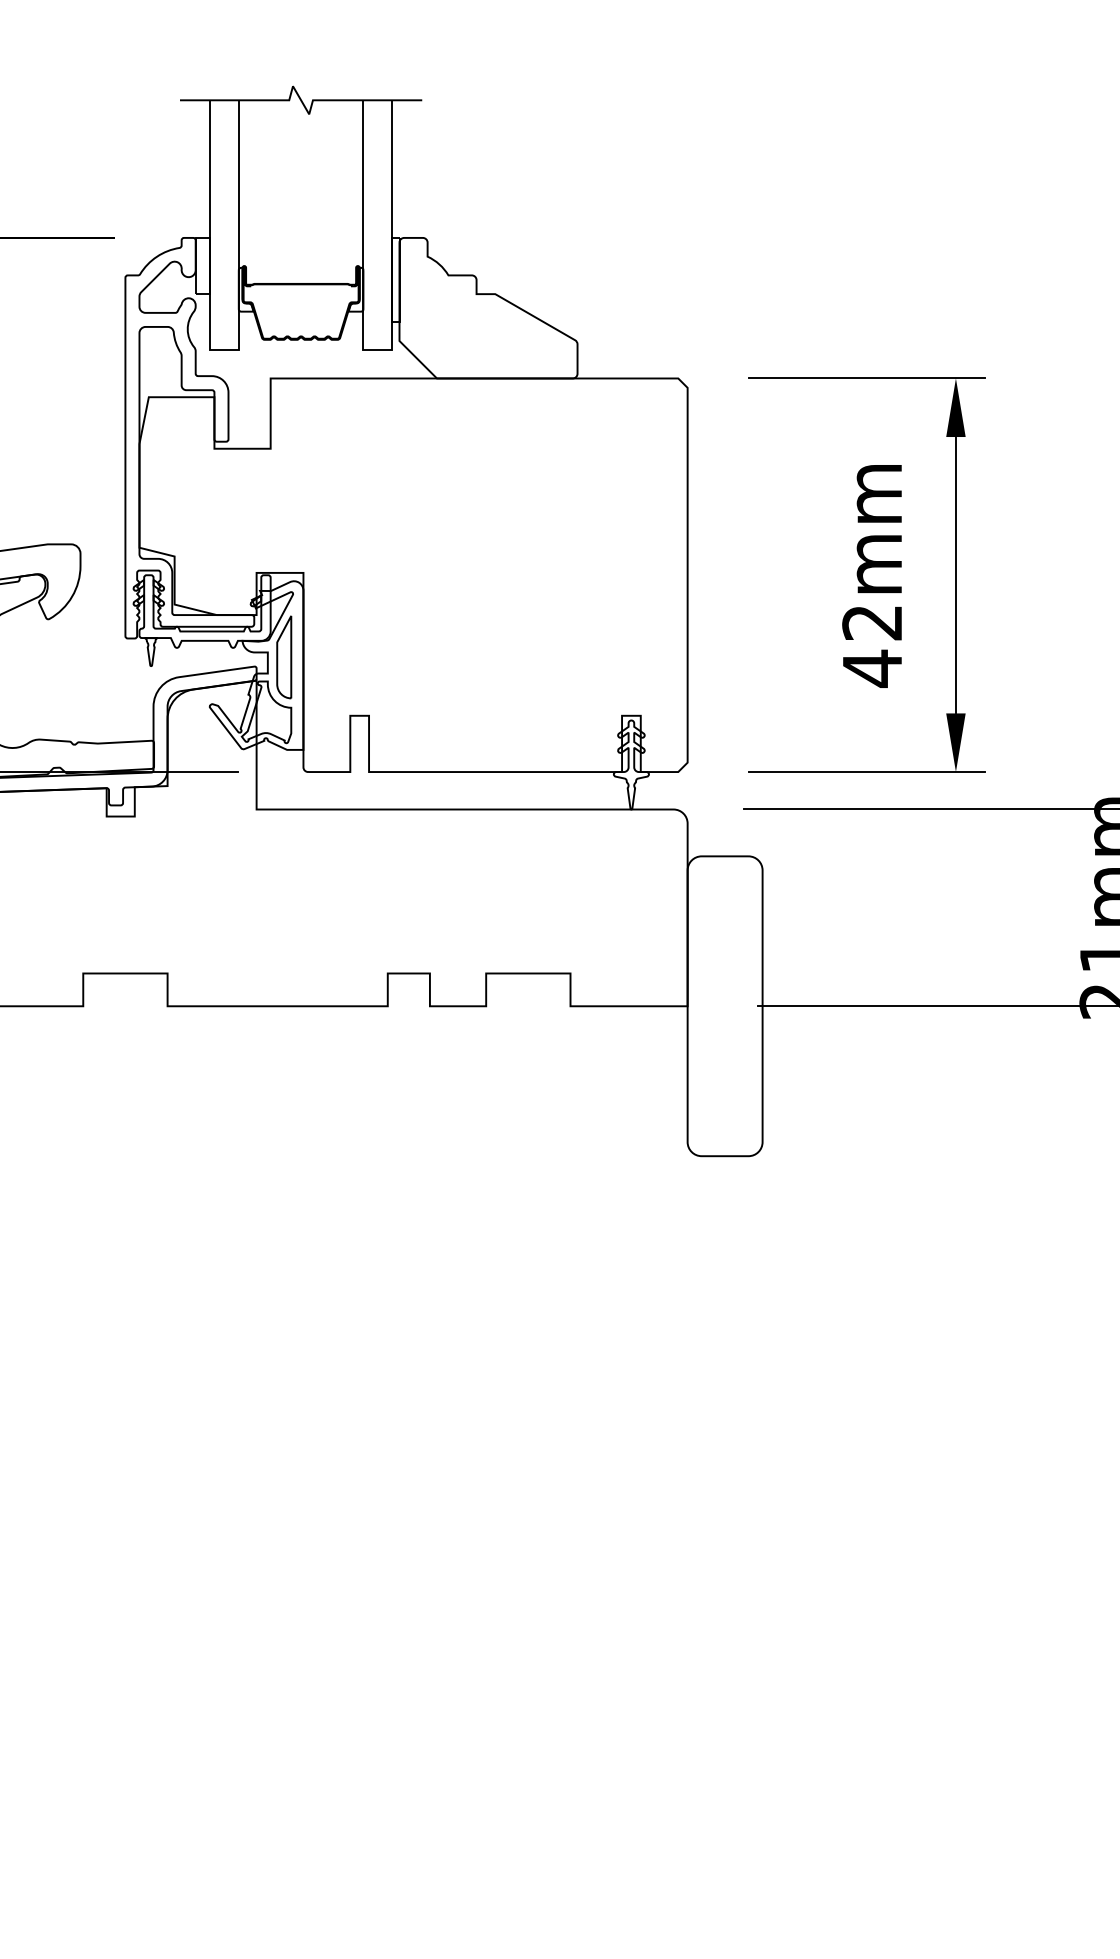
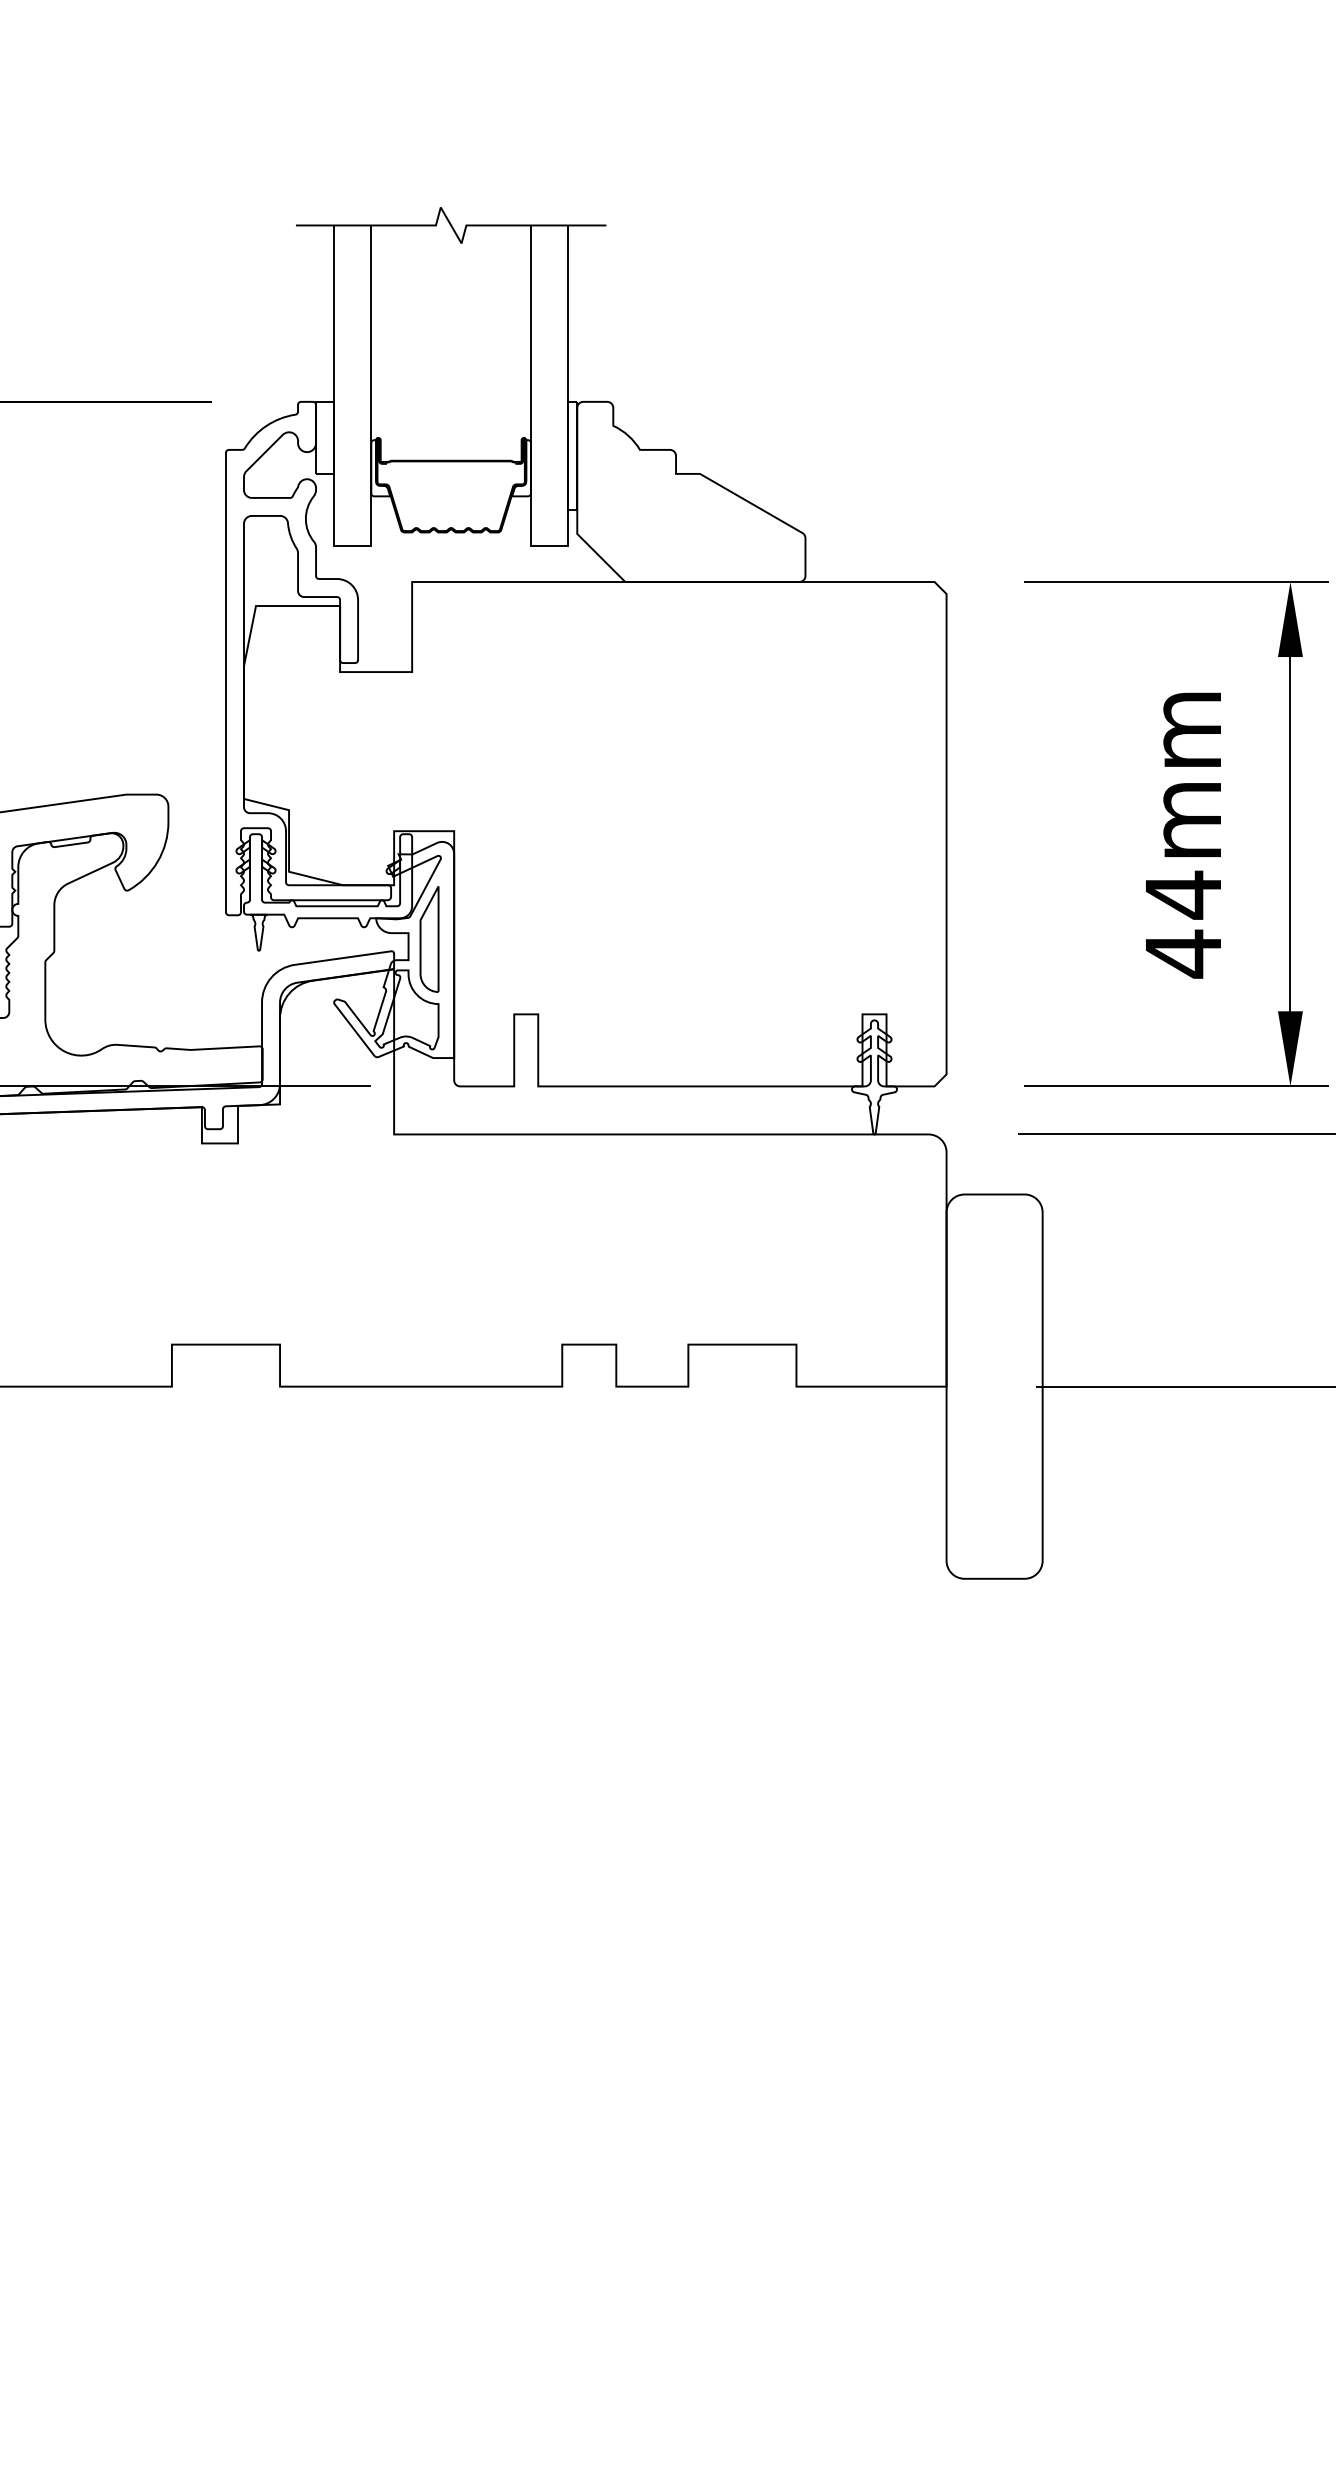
text: (871, 622) -> (1182, 894), 42mm -> 44mm

